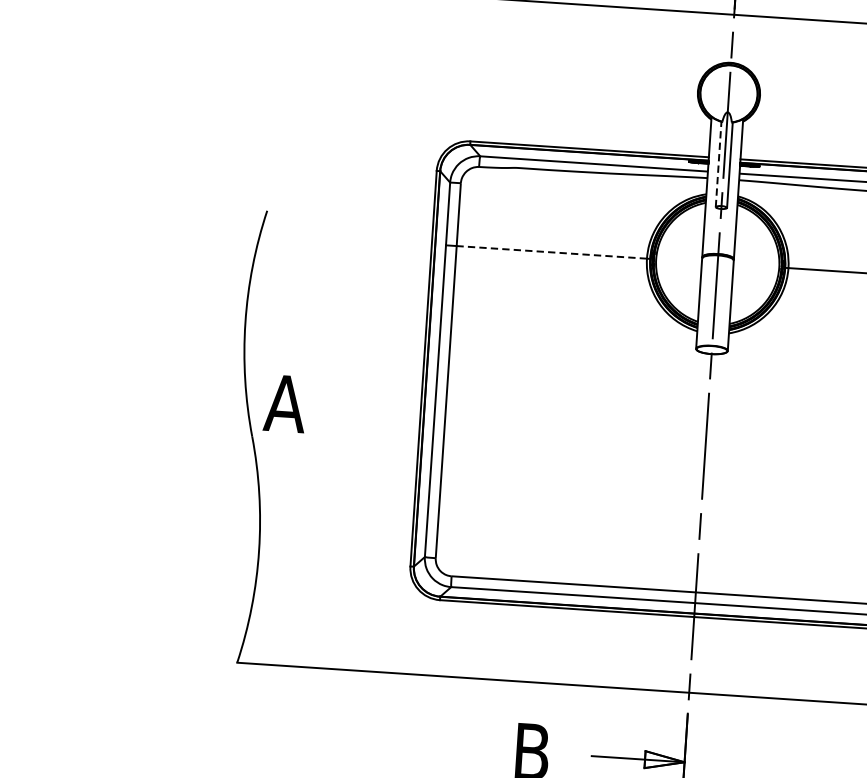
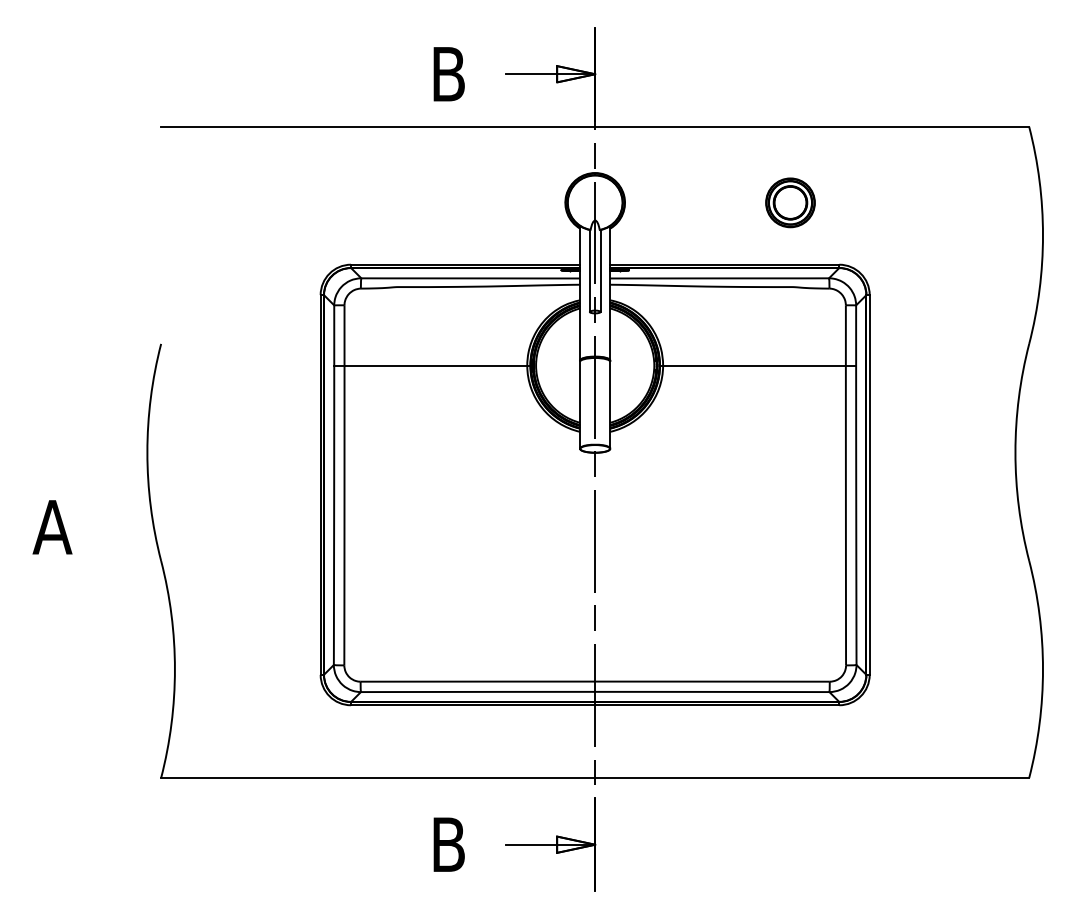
line: (718, 164) -> (589, 271), dashed -> solid
line: (551, 252) -> (435, 365), dashed -> solid
text: (285, 403) -> (52, 527), moved

